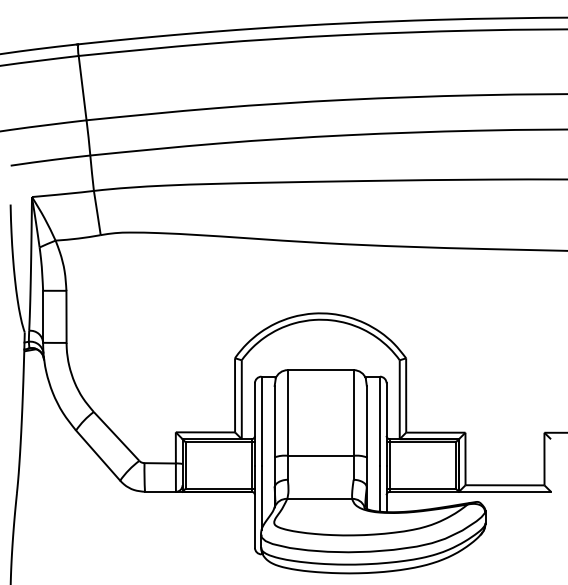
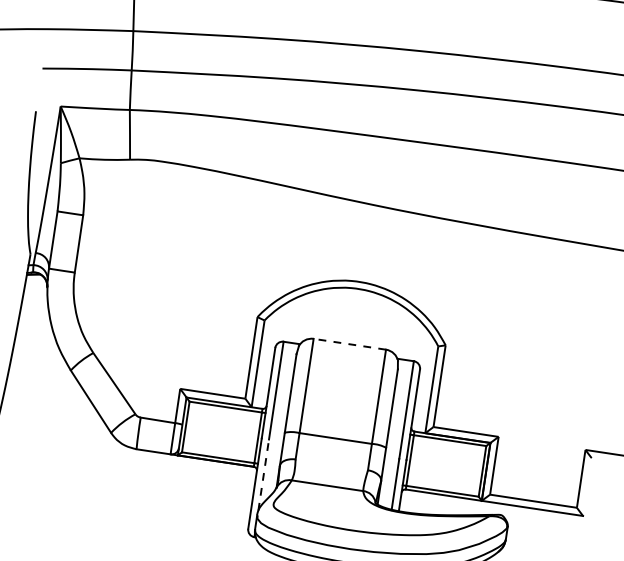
line: (320, 370) -> (349, 344), solid -> dashed
line: (261, 497) -> (263, 474), solid -> dashed

